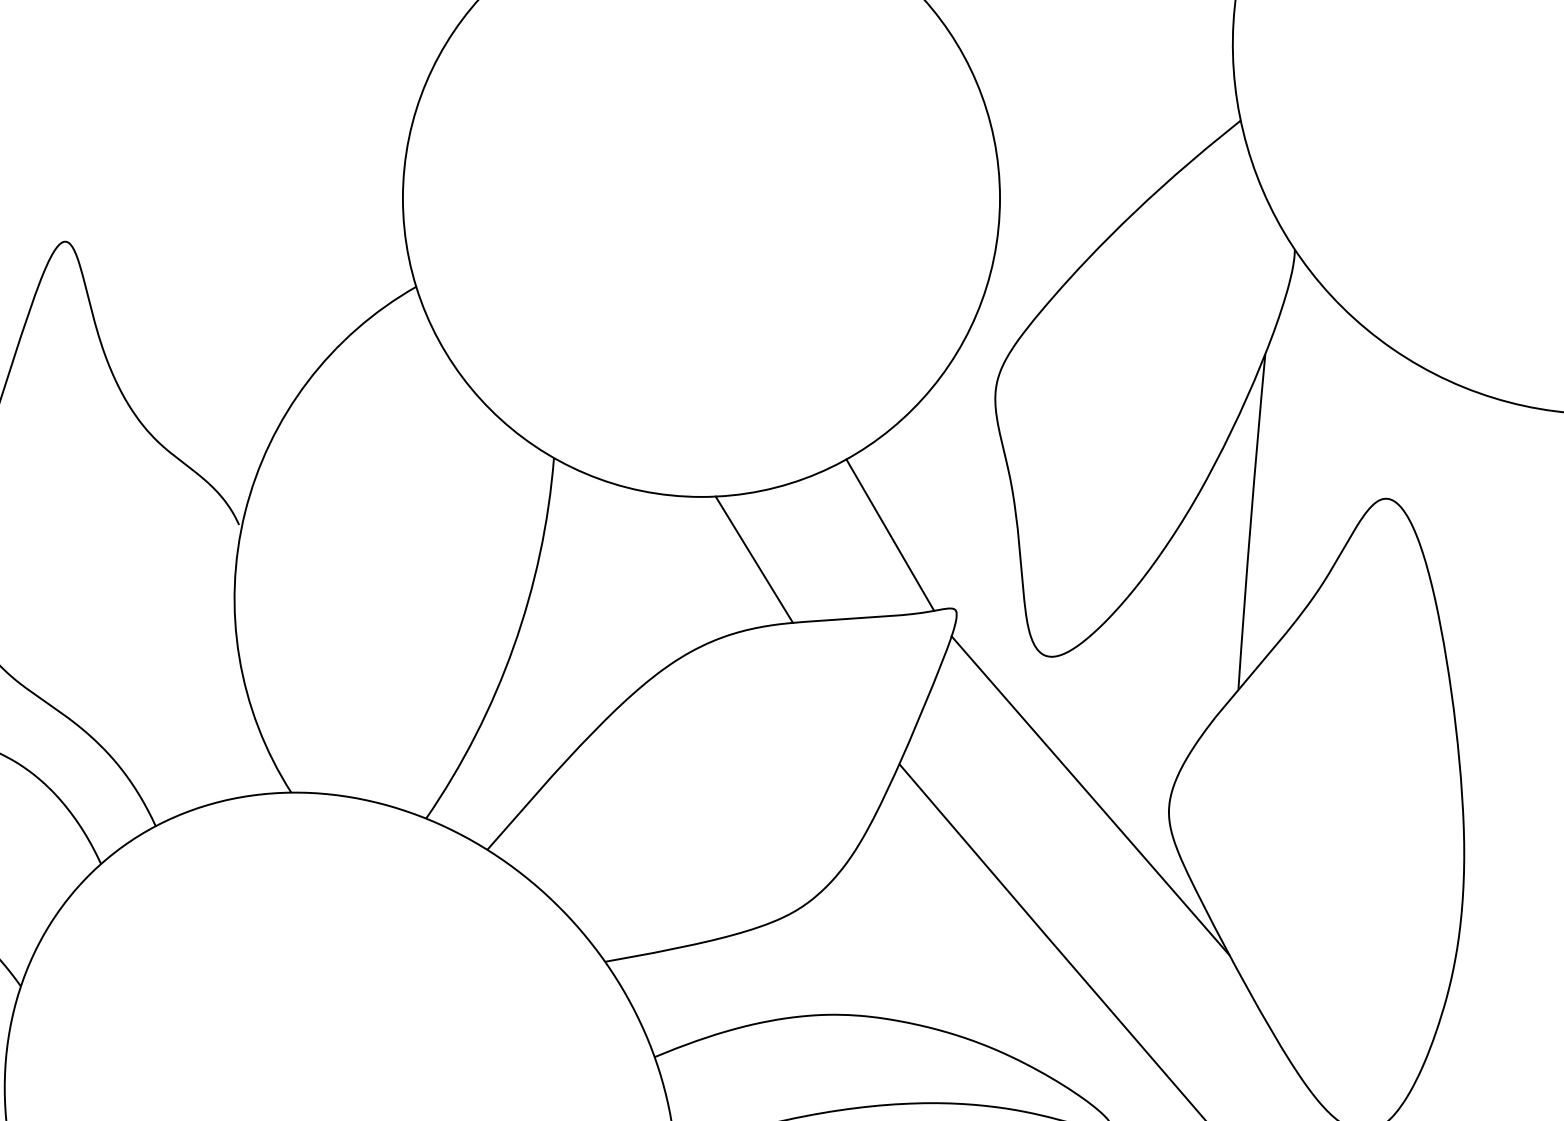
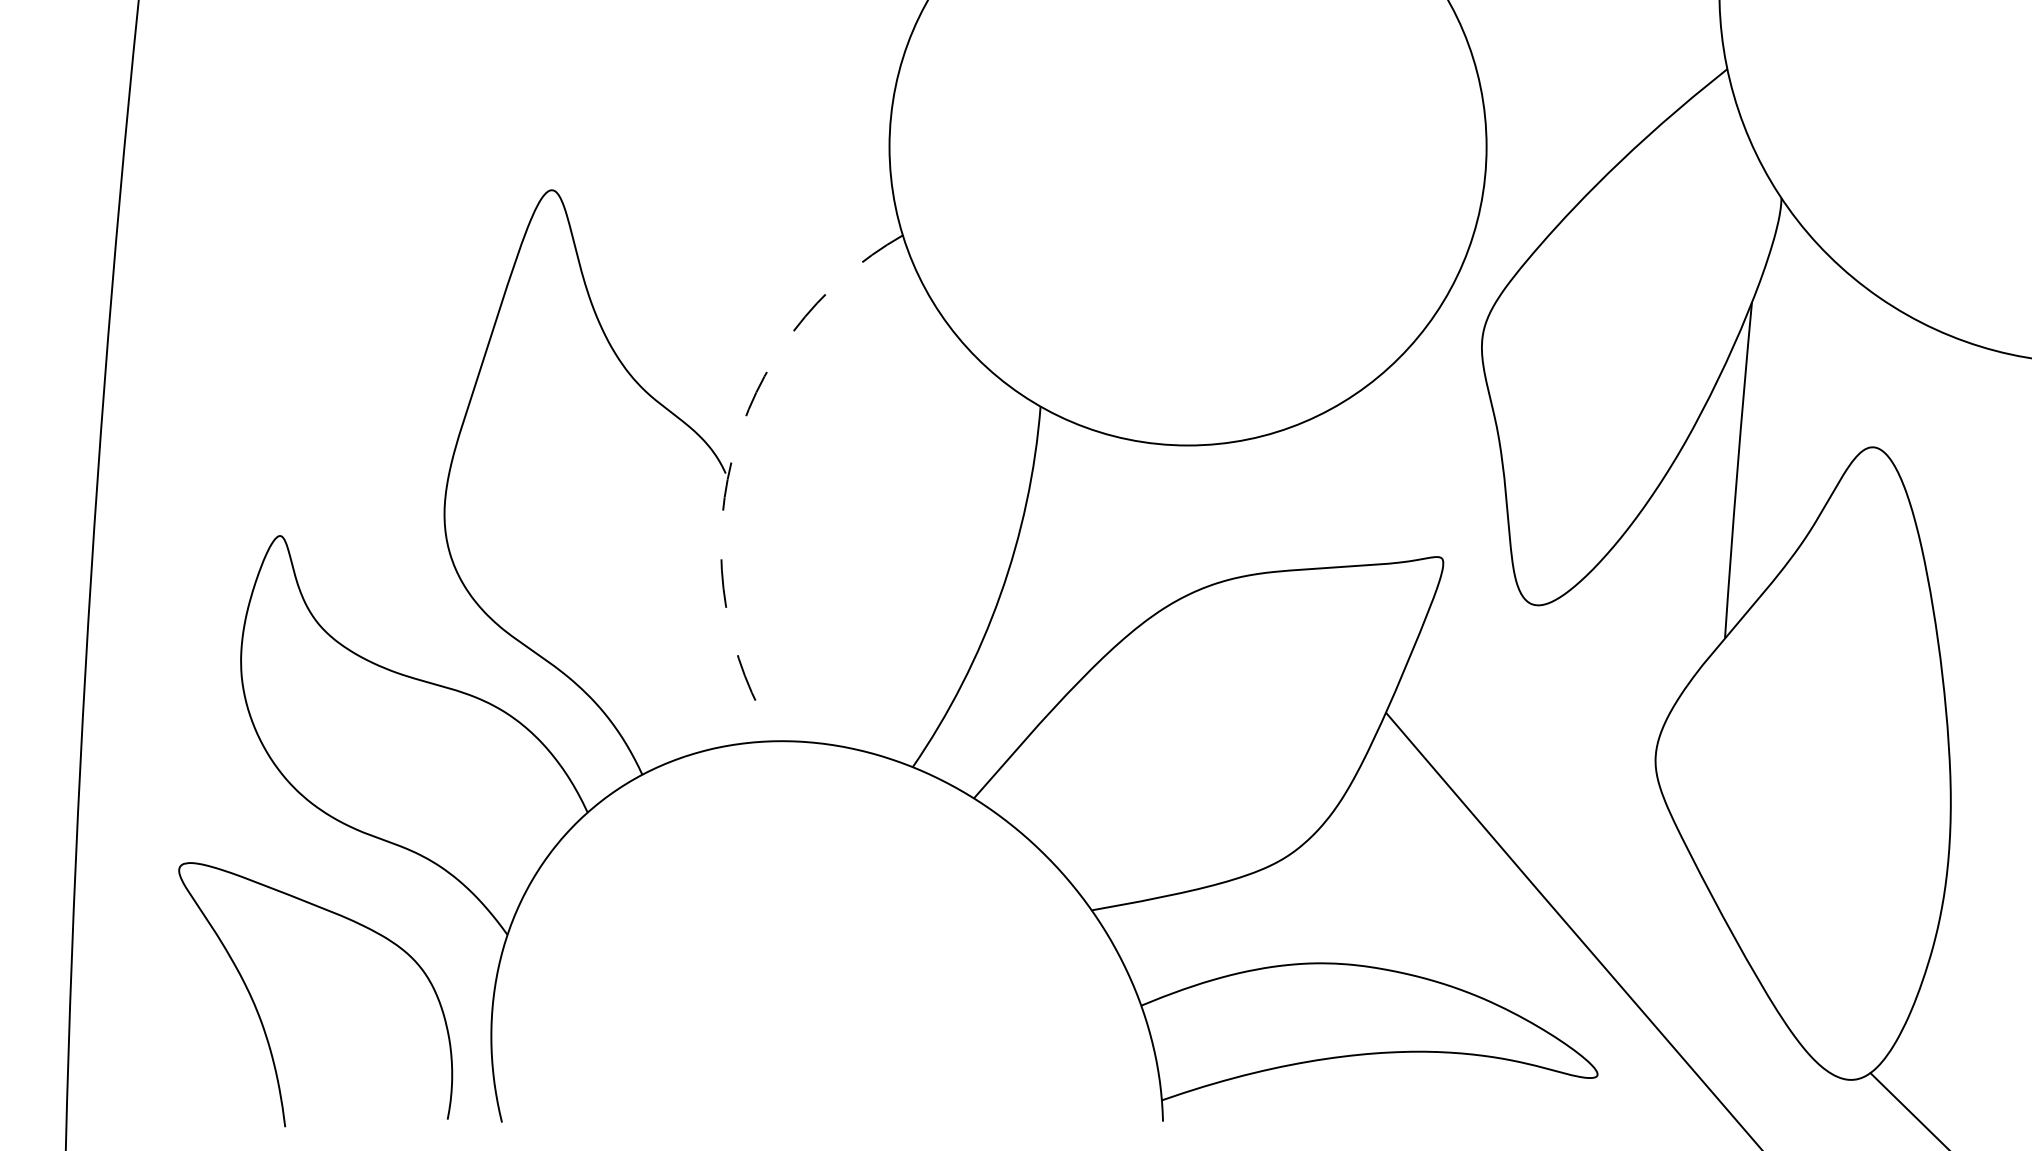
arc: (244, 512) -> (731, 461), solid -> dashed
line: (889, 534) -> (1376, 483), removed
line: (753, 559) -> (1240, 508), removed
line: (1090, 794) -> (1577, 743), removed

